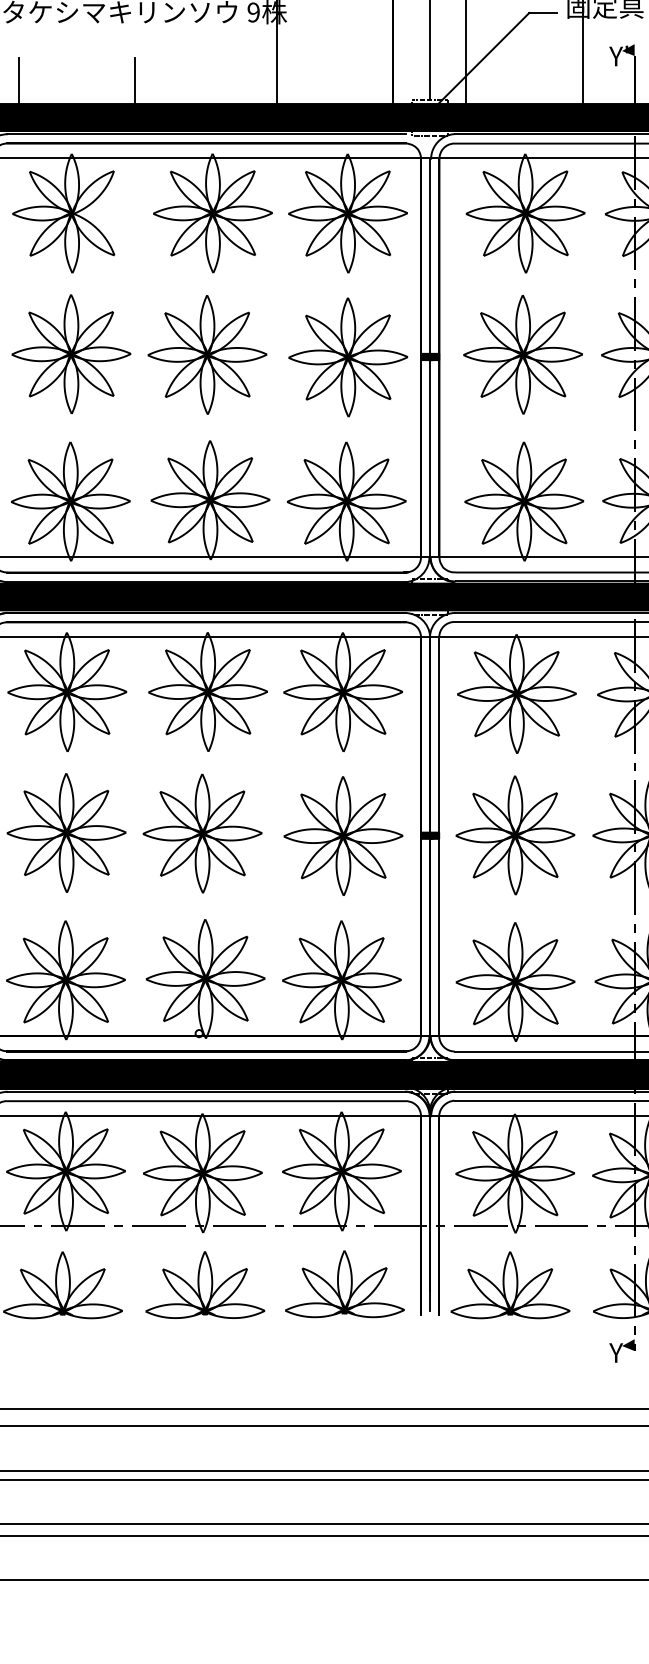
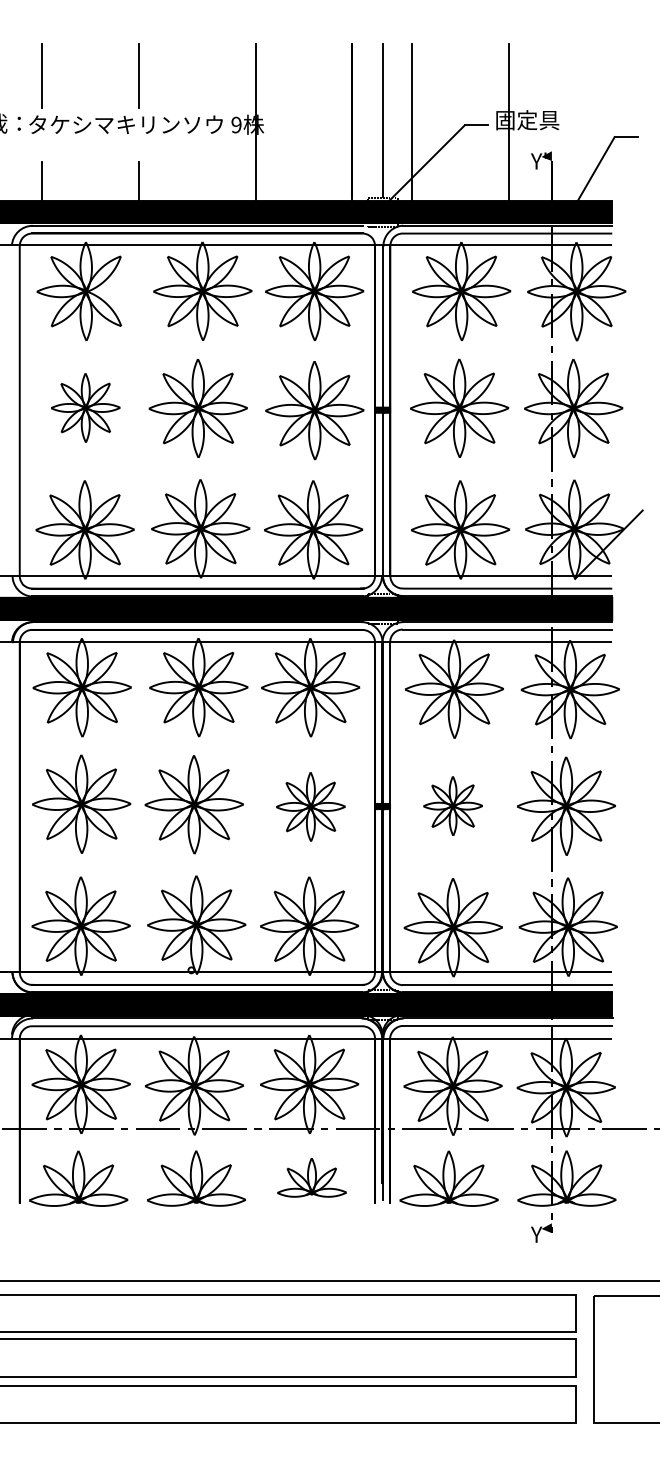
part: (71, 353) -> (85, 407), size x0.7
part: (514, 834) -> (452, 805), size x0.6
part: (343, 835) -> (310, 806), size x0.7
part: (344, 1283) -> (311, 1177), size x0.7

